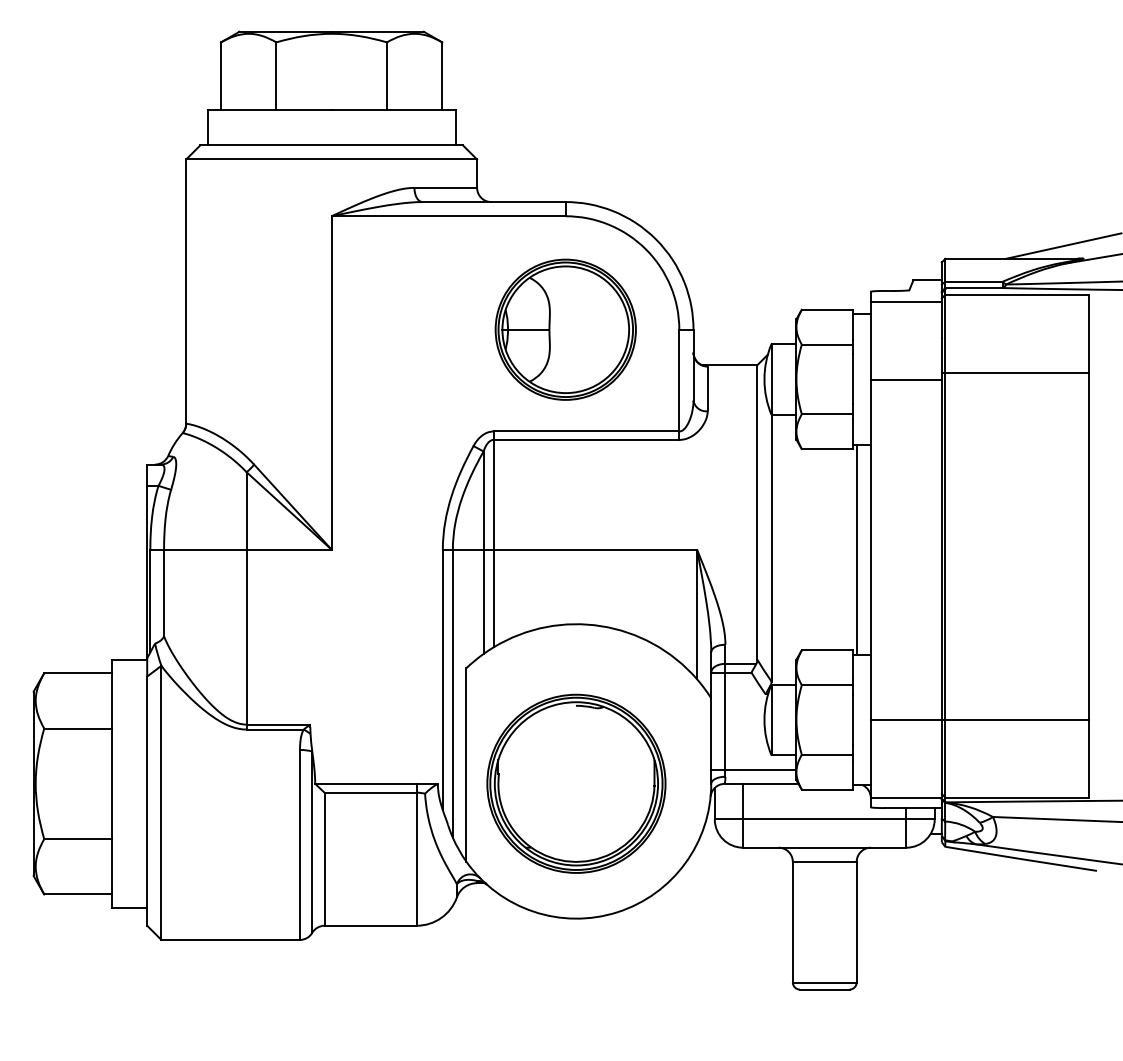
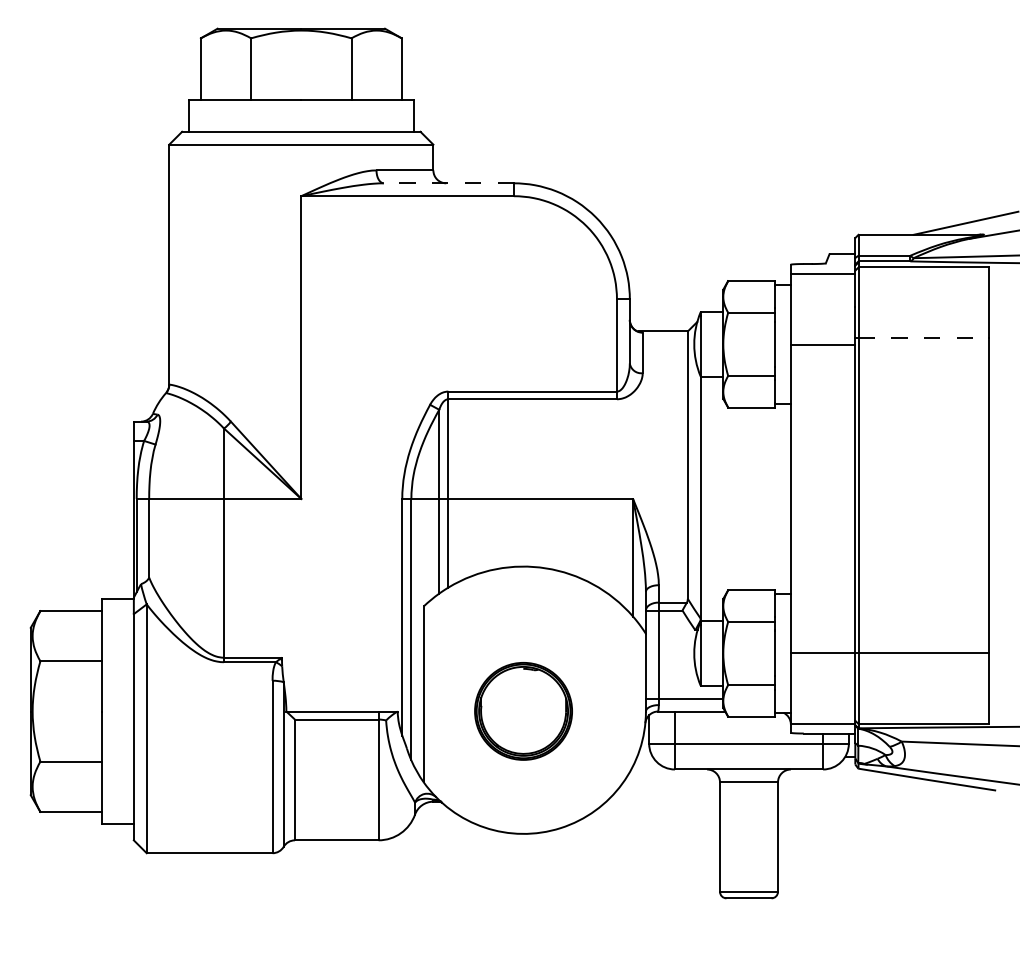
line: (494, 202) -> (449, 183), solid -> dashed
part: (565, 329) -> (513, 299), removed
line: (1017, 372) -> (924, 338), solid -> dashed
line: (856, 549) -> (777, 498), removed
part: (576, 783) -> (523, 711), size x0.6

